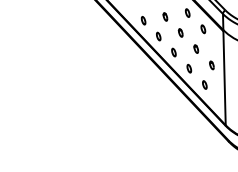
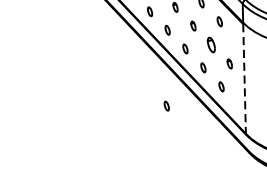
part: (196, 48) -> (211, 44), size x1.6
line: (224, 78) -> (244, 79), solid -> dashed
part: (157, 101) -> (166, 106), added

